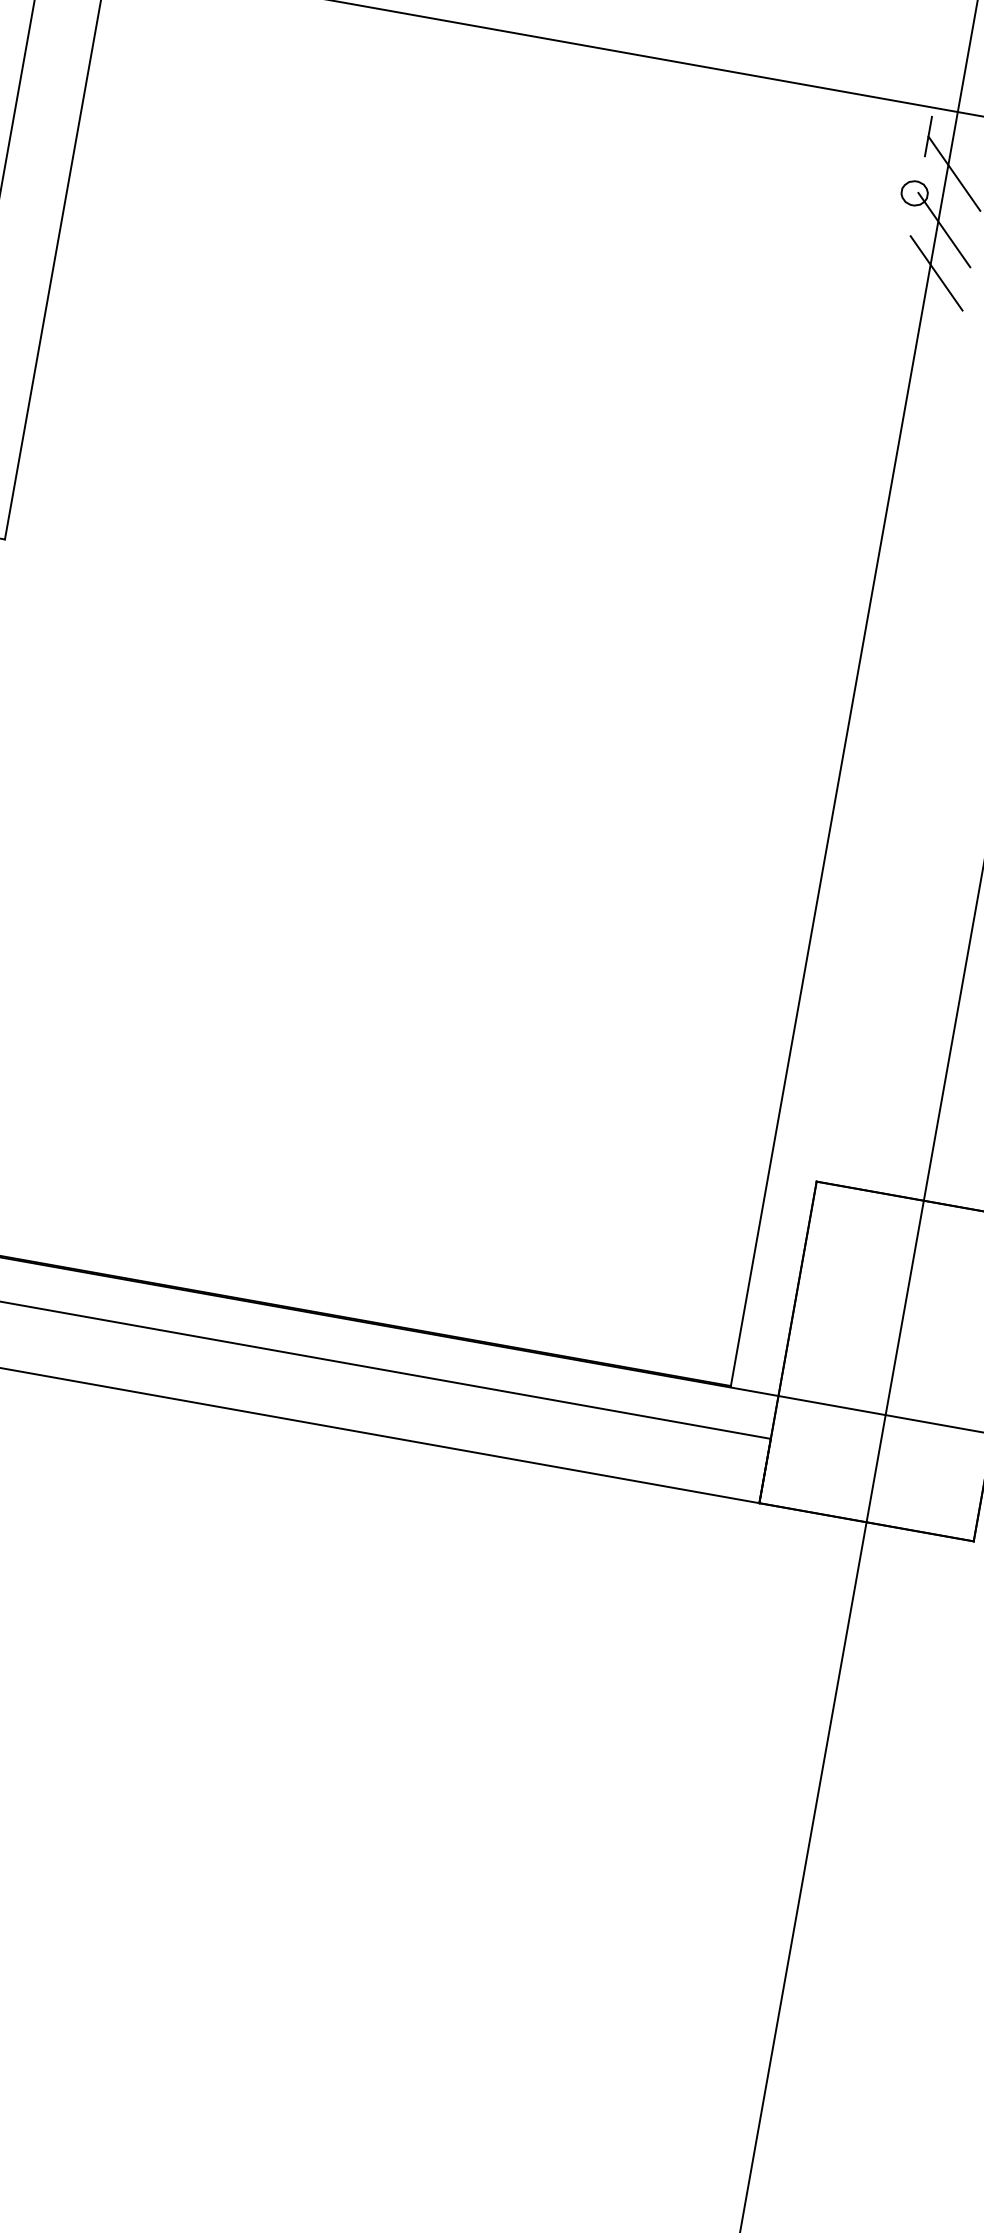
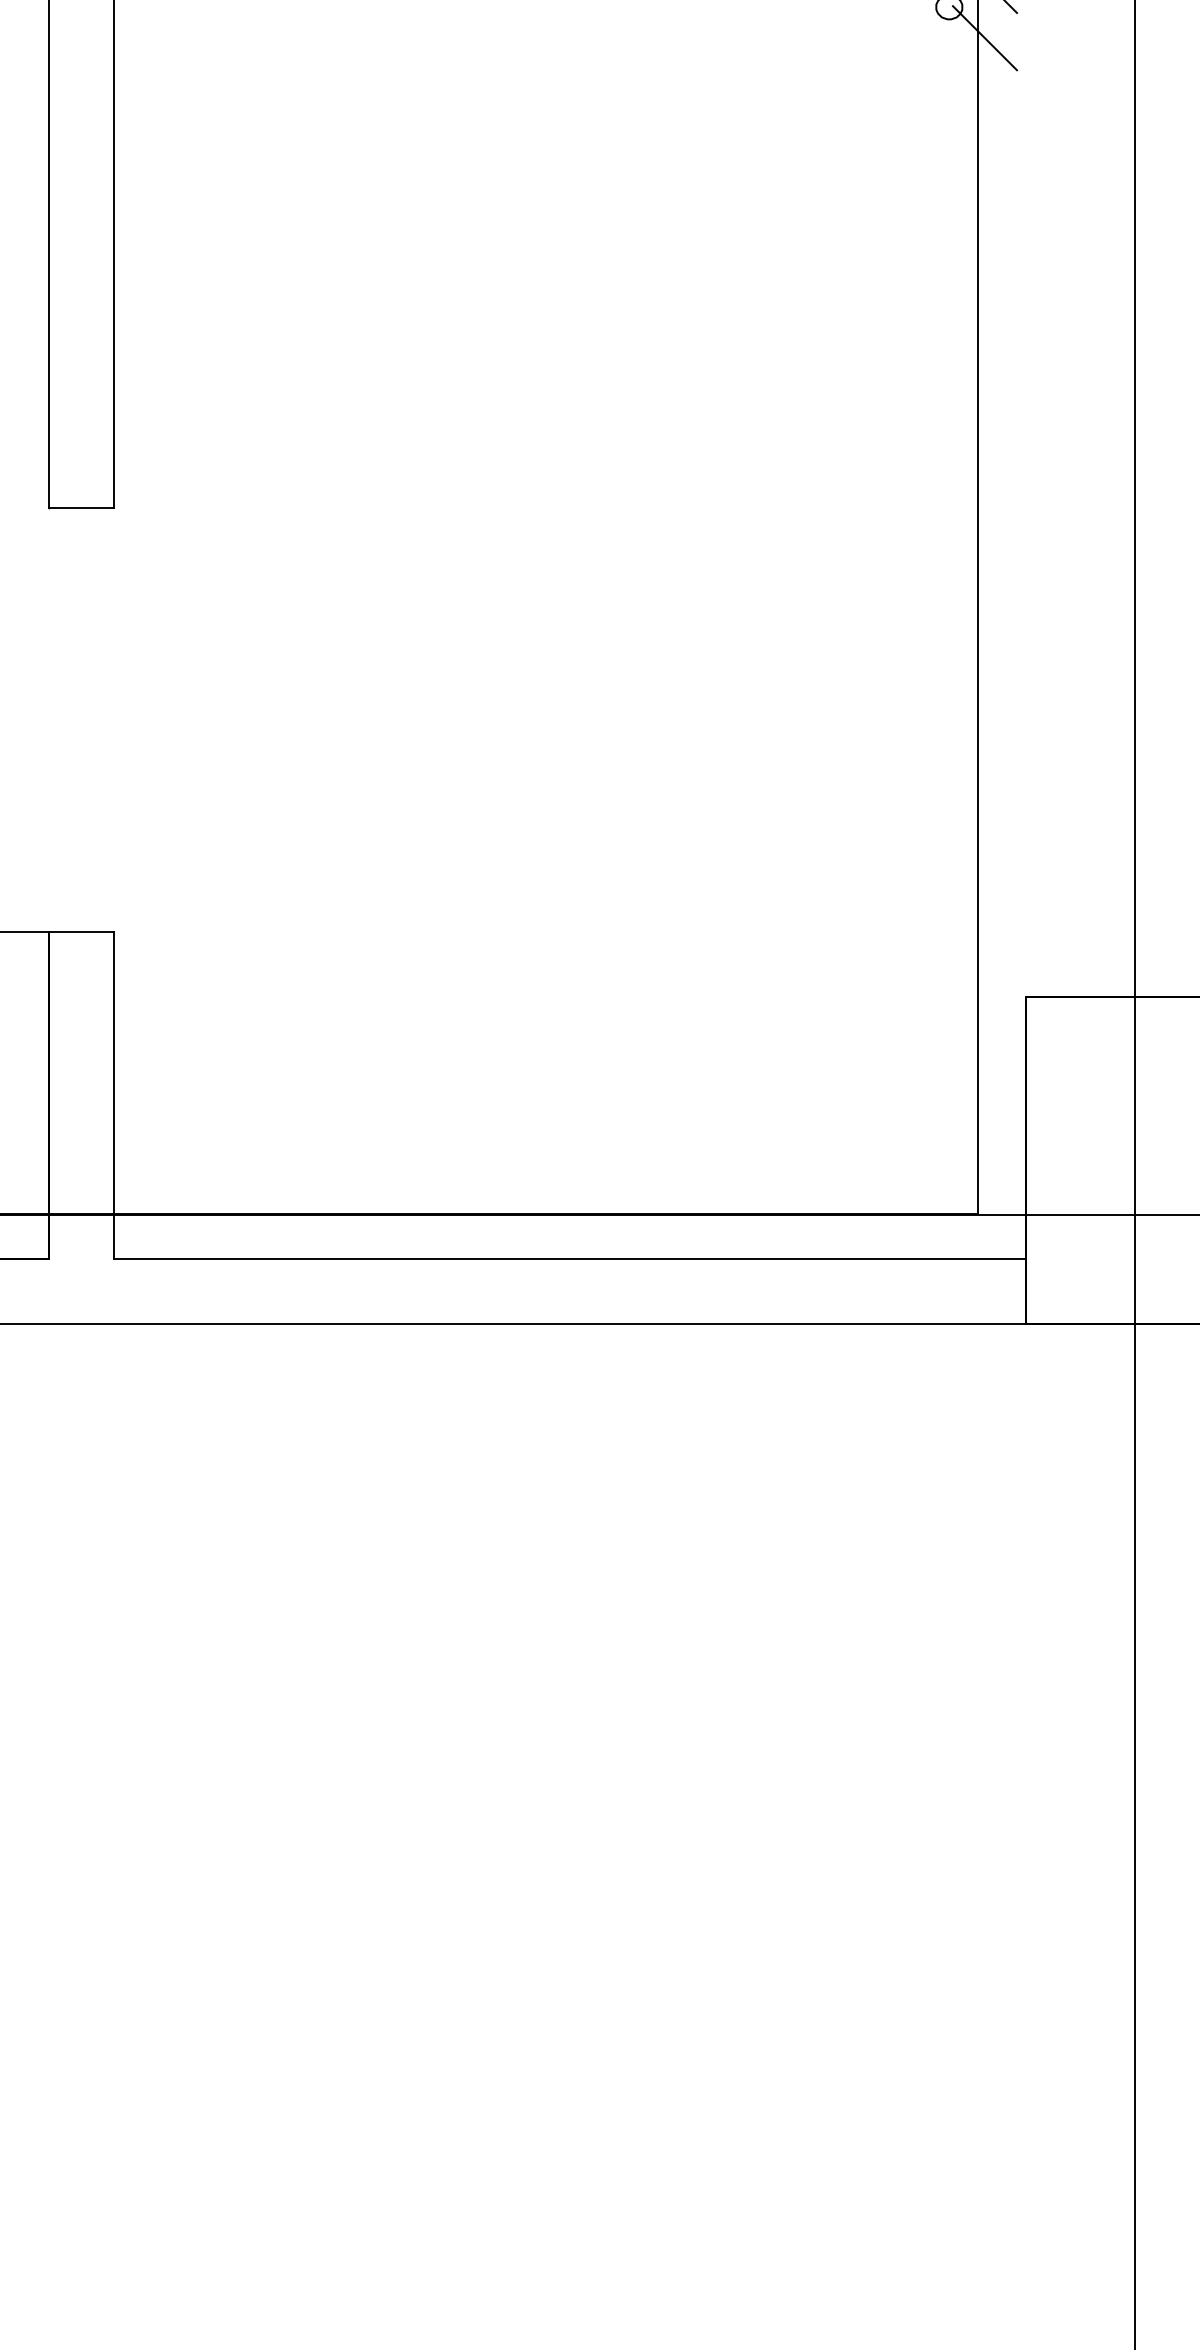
line: (936, 273) -> (984, 82), removed

